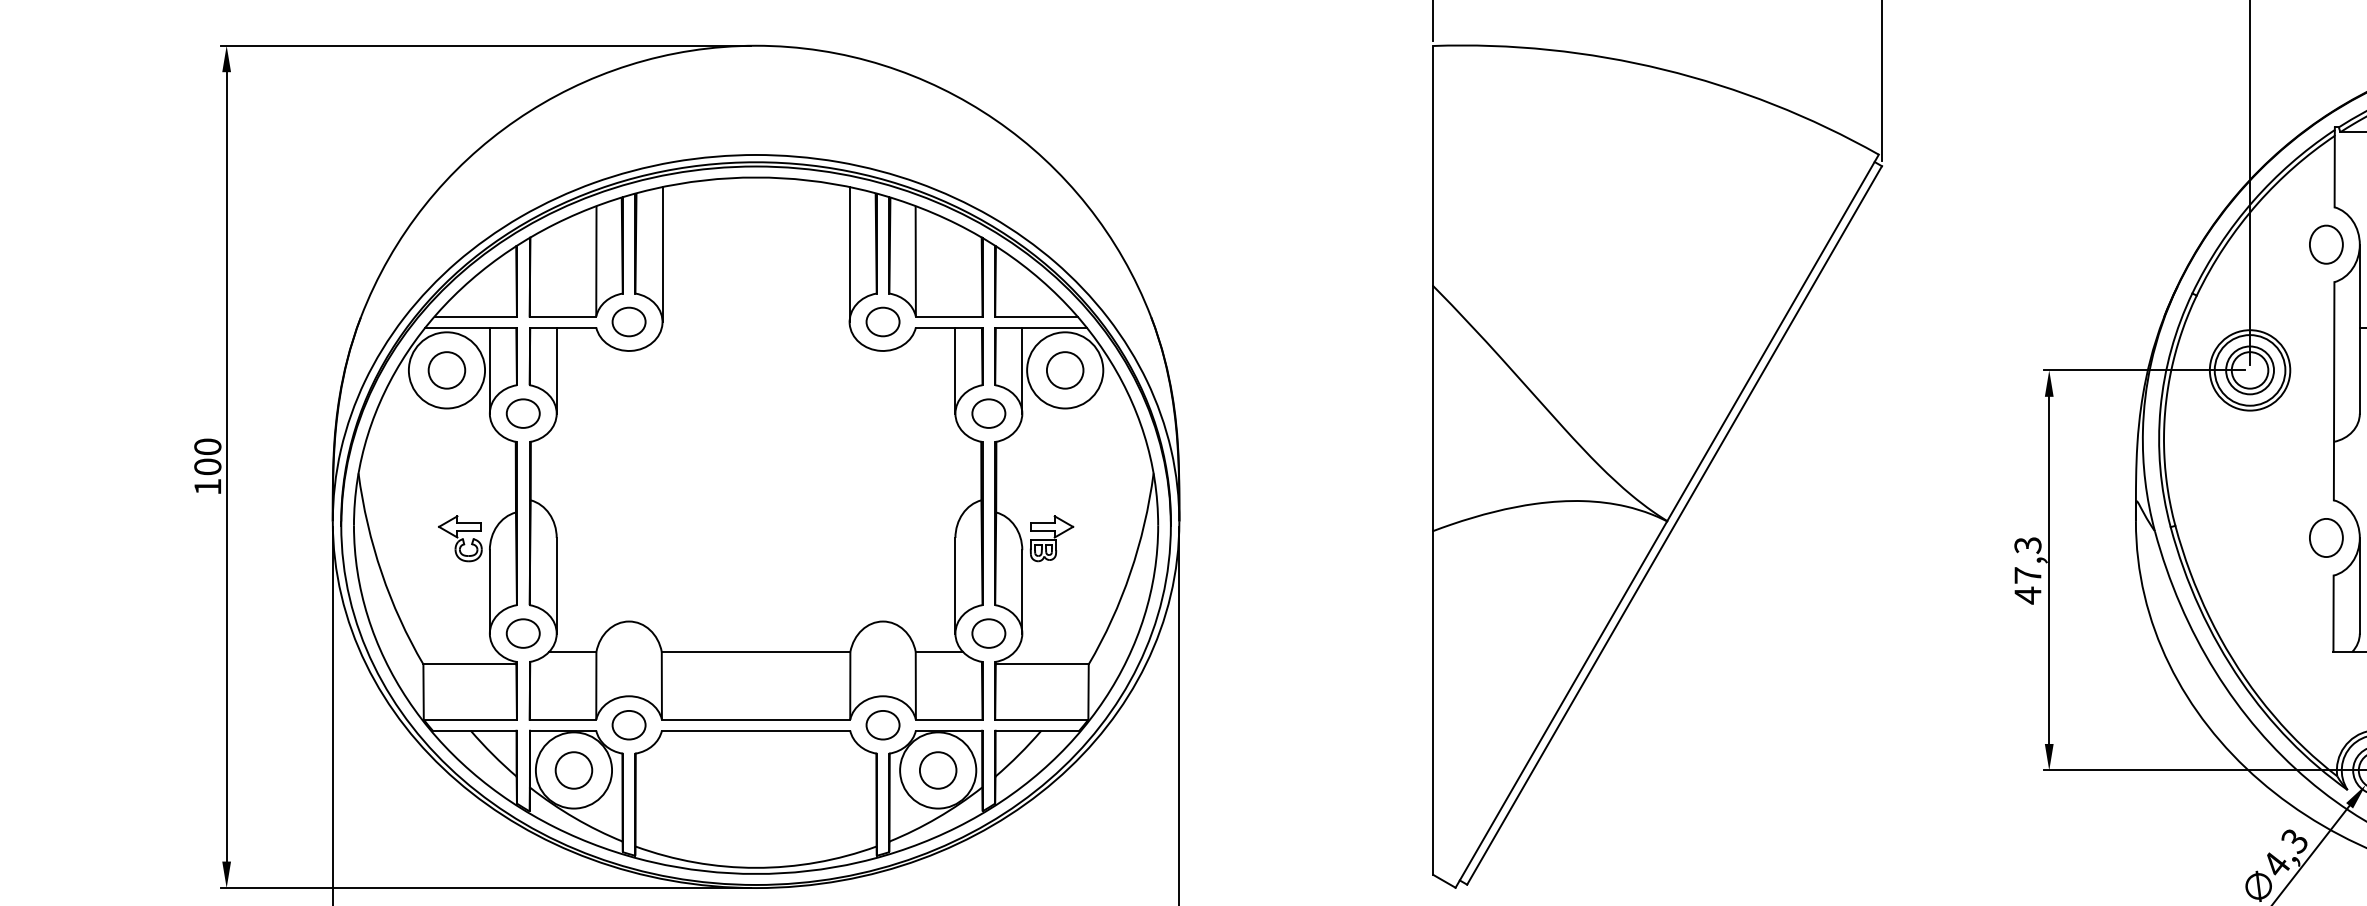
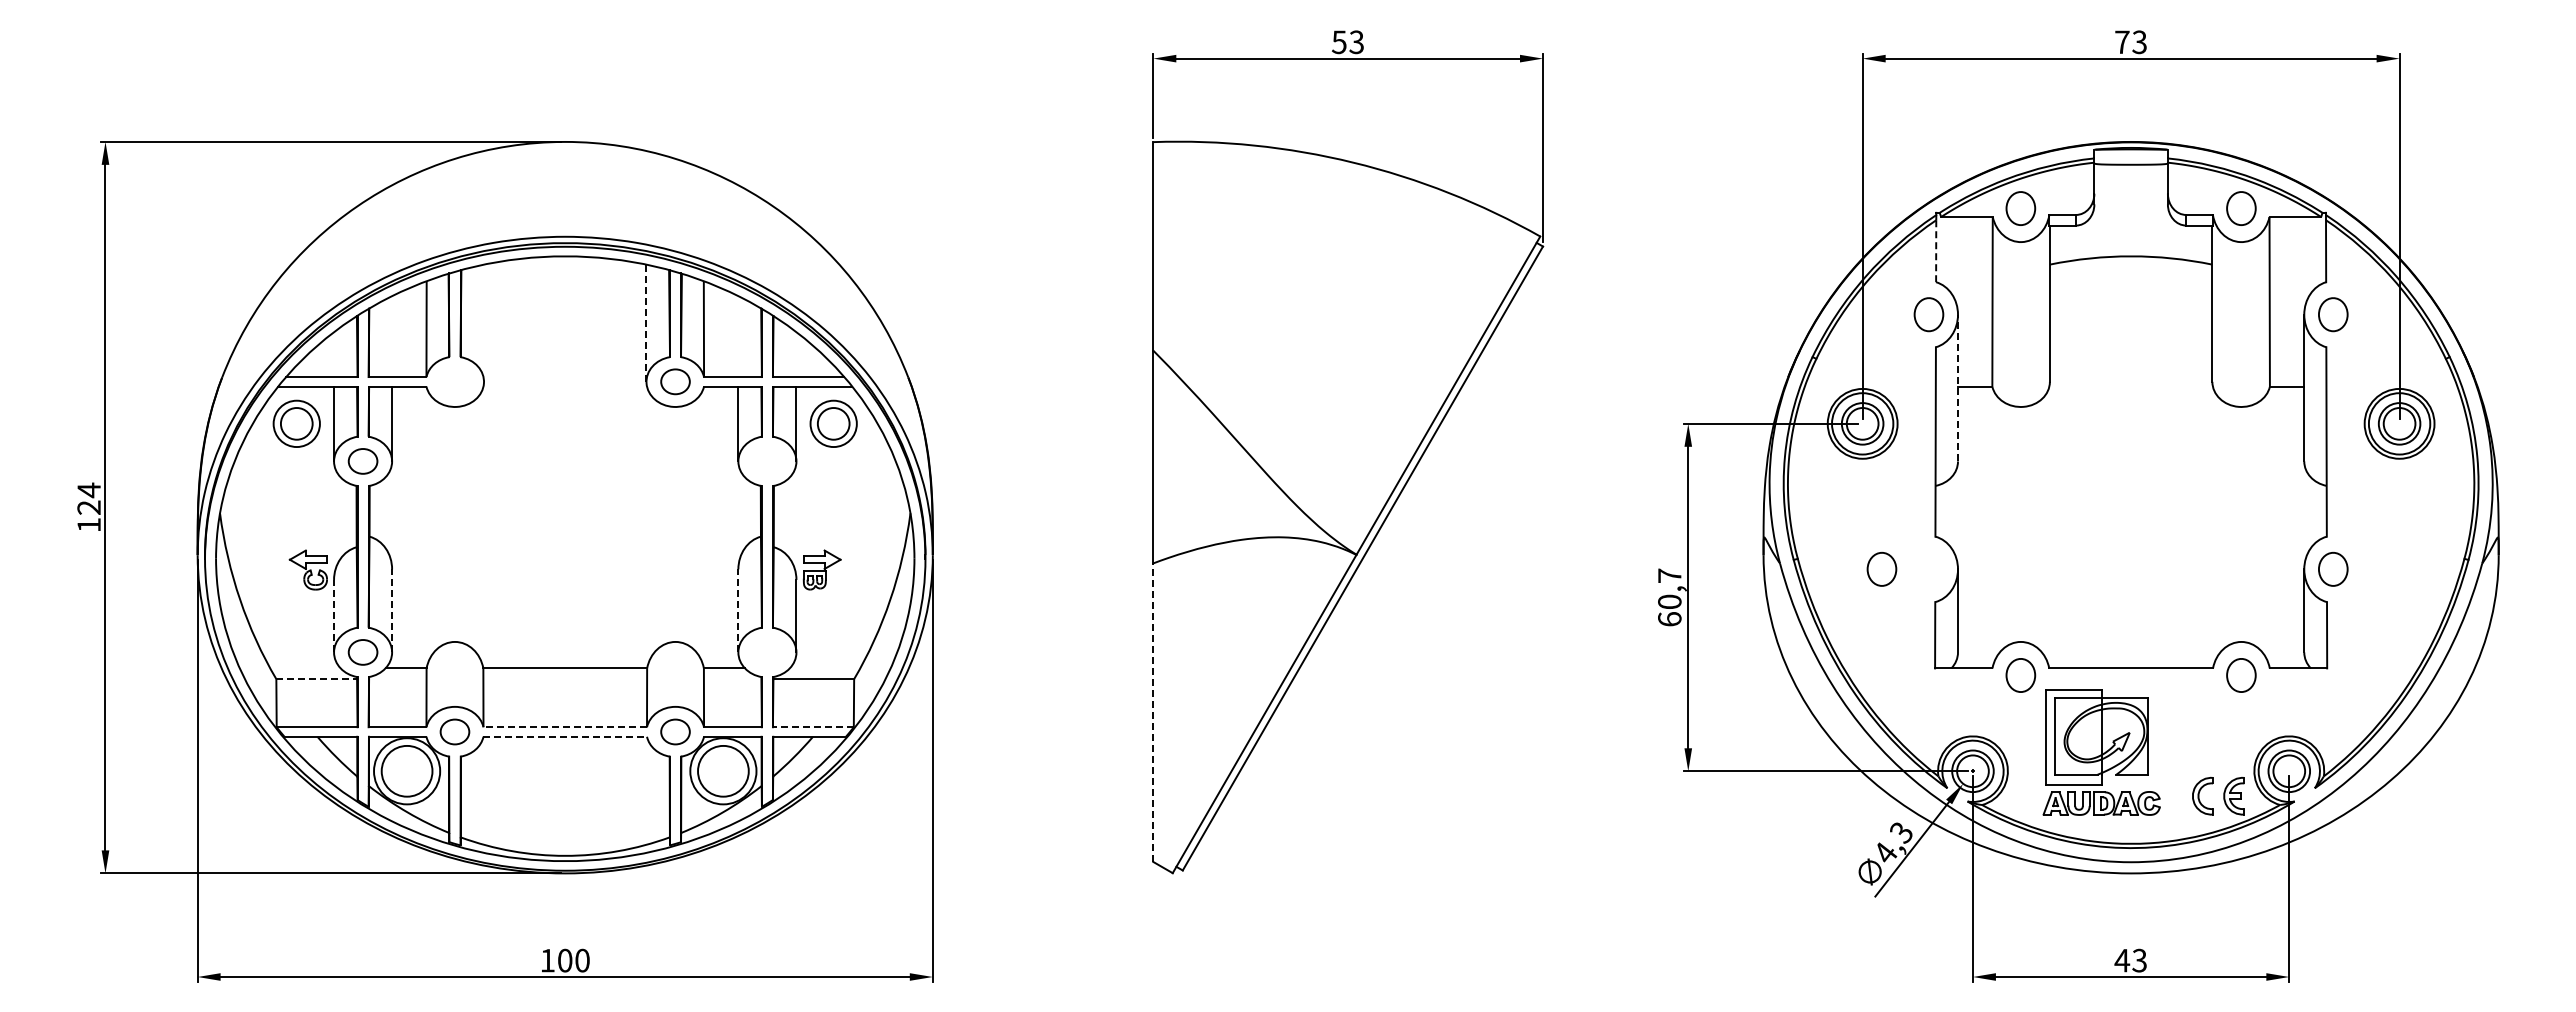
line: (2335, 171) -> (1936, 251), solid -> dashed
line: (663, 253) -> (484, 322), removed
line: (849, 254) -> (646, 323), solid -> dashed
part: (628, 321) -> (454, 381), removed
line: (2360, 328) -> (1958, 387), solid -> dashed
circle: (446, 369) -> (296, 423), size x0.7
circle: (1064, 369) -> (833, 423), size x0.7
part: (988, 413) -> (767, 461), removed
text: (207, 456) -> (88, 498), 100 -> 124
part: (2325, 536) -> (1881, 568), moved
text: (2027, 570) -> (1669, 597), 47,3 -> 60,7
line: (557, 585) -> (392, 610), solid -> dashed
line: (955, 585) -> (738, 610), solid -> dashed
line: (490, 591) -> (334, 615), solid -> dashed
part: (988, 633) -> (767, 652), removed
line: (470, 664) -> (317, 679), solid -> dashed
line: (1433, 702) -> (1153, 712), solid -> dashed
line: (756, 720) -> (565, 727), solid -> dashed
line: (1040, 720) -> (812, 727), solid -> dashed
line: (756, 730) -> (565, 736), solid -> dashed
circle: (573, 770) -> (406, 771), size x1.6
circle: (938, 770) -> (723, 771), size x1.6

